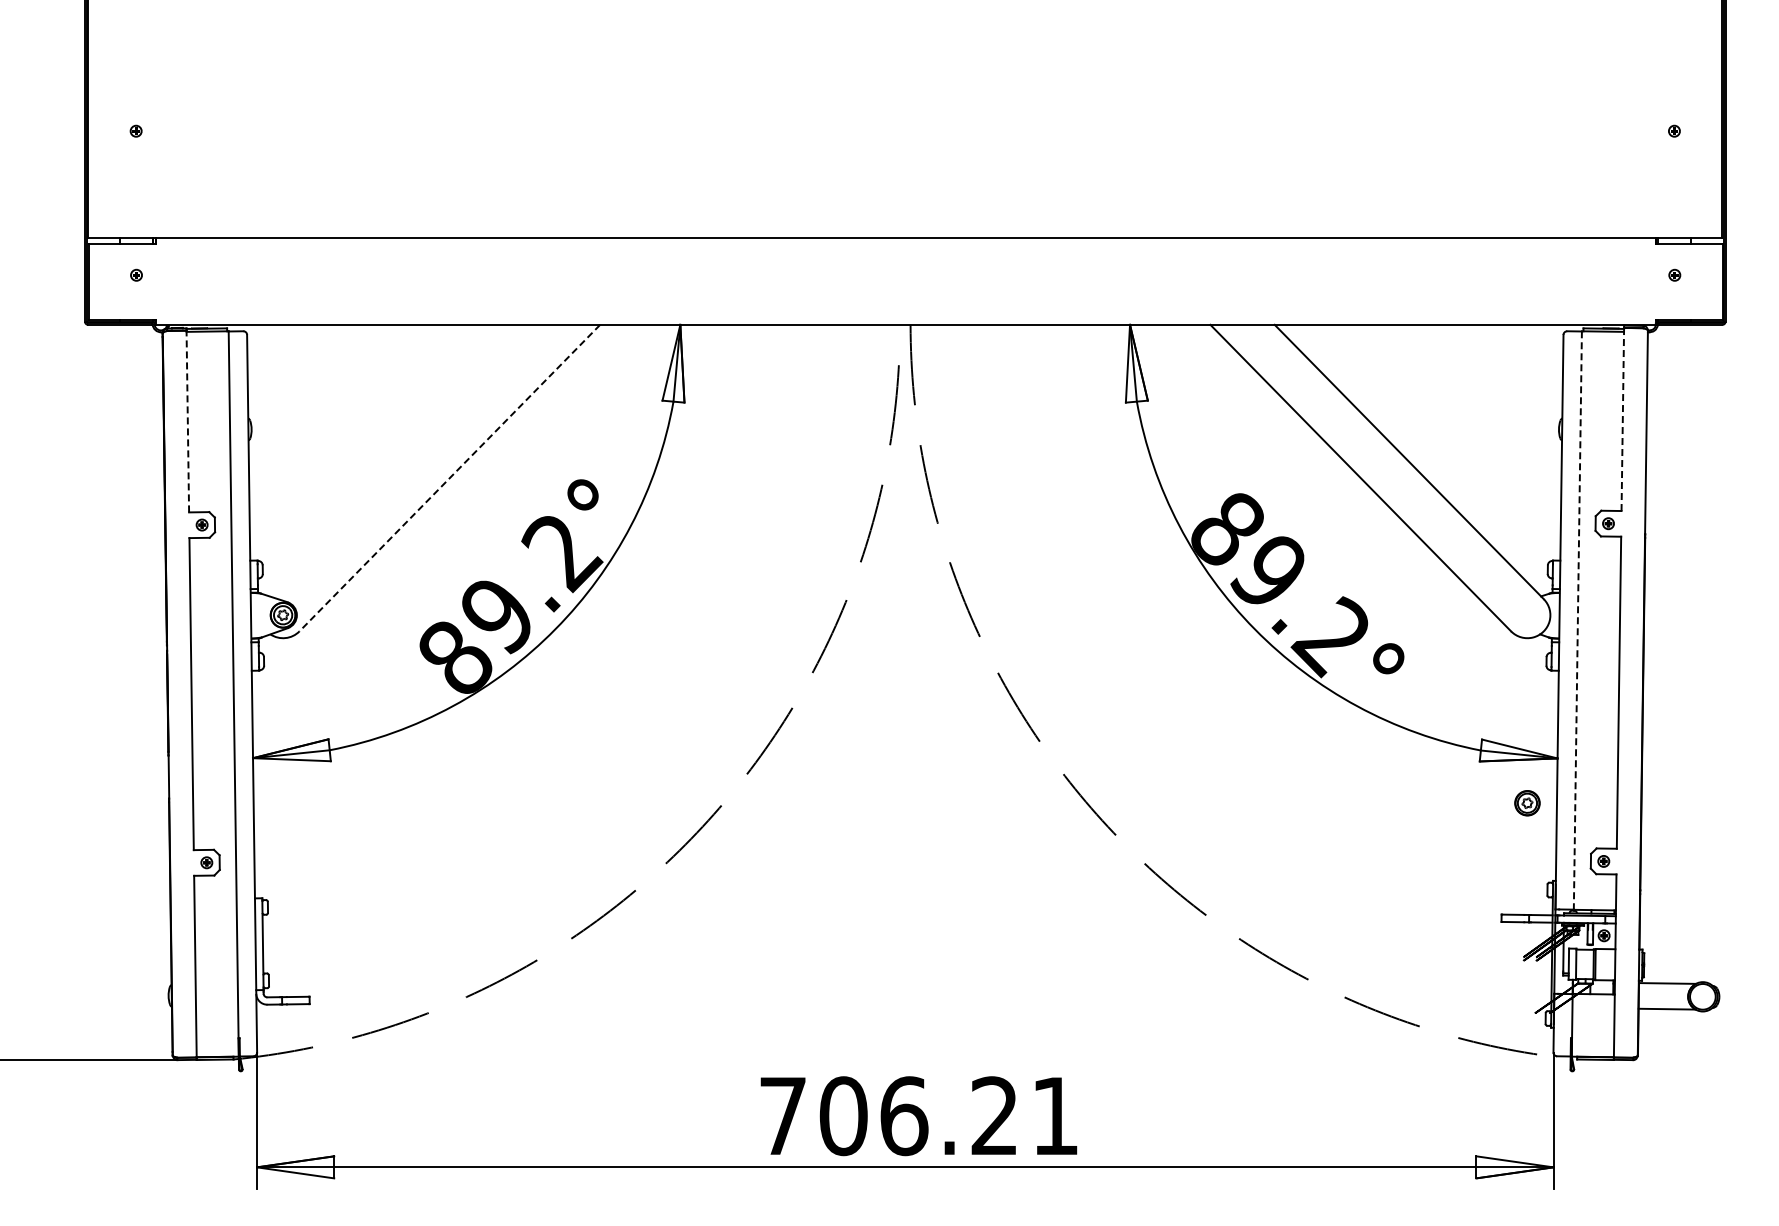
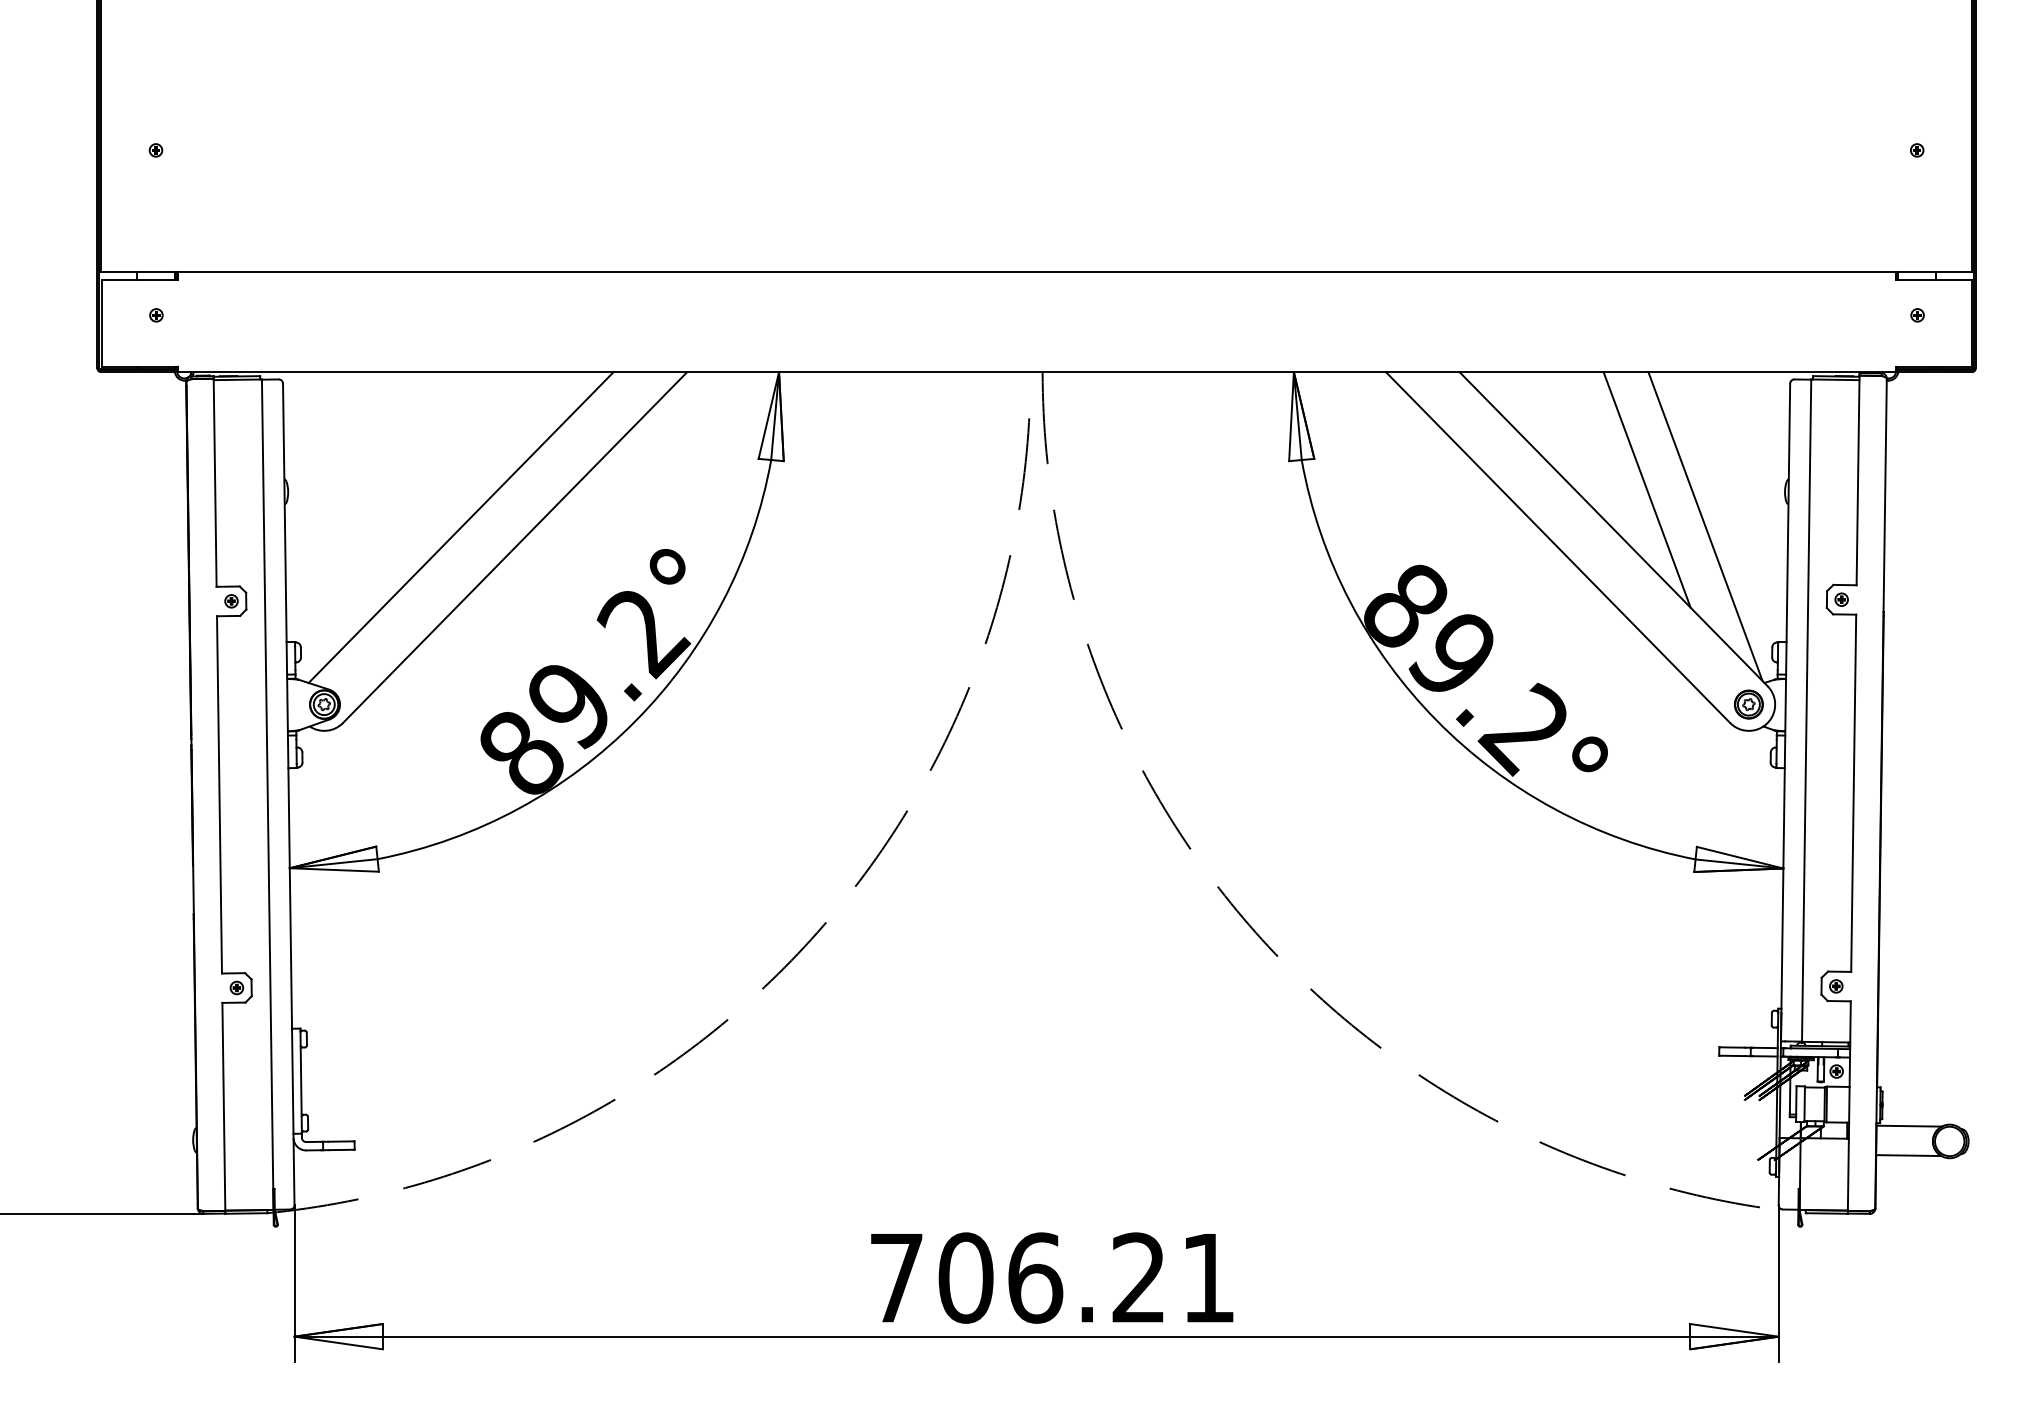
line: (1622, 419) -> (1857, 480), dashed -> solid
line: (187, 421) -> (214, 482), dashed -> solid
line: (1438, 427) -> (1647, 489), added
line: (1489, 459) -> (1705, 526), added
line: (402, 460) -> (460, 527), added
line: (449, 478) -> (514, 548), dashed -> solid
line: (1577, 621) -> (1806, 711), dashed -> solid
part: (1527, 803) -> (1748, 704), moved

